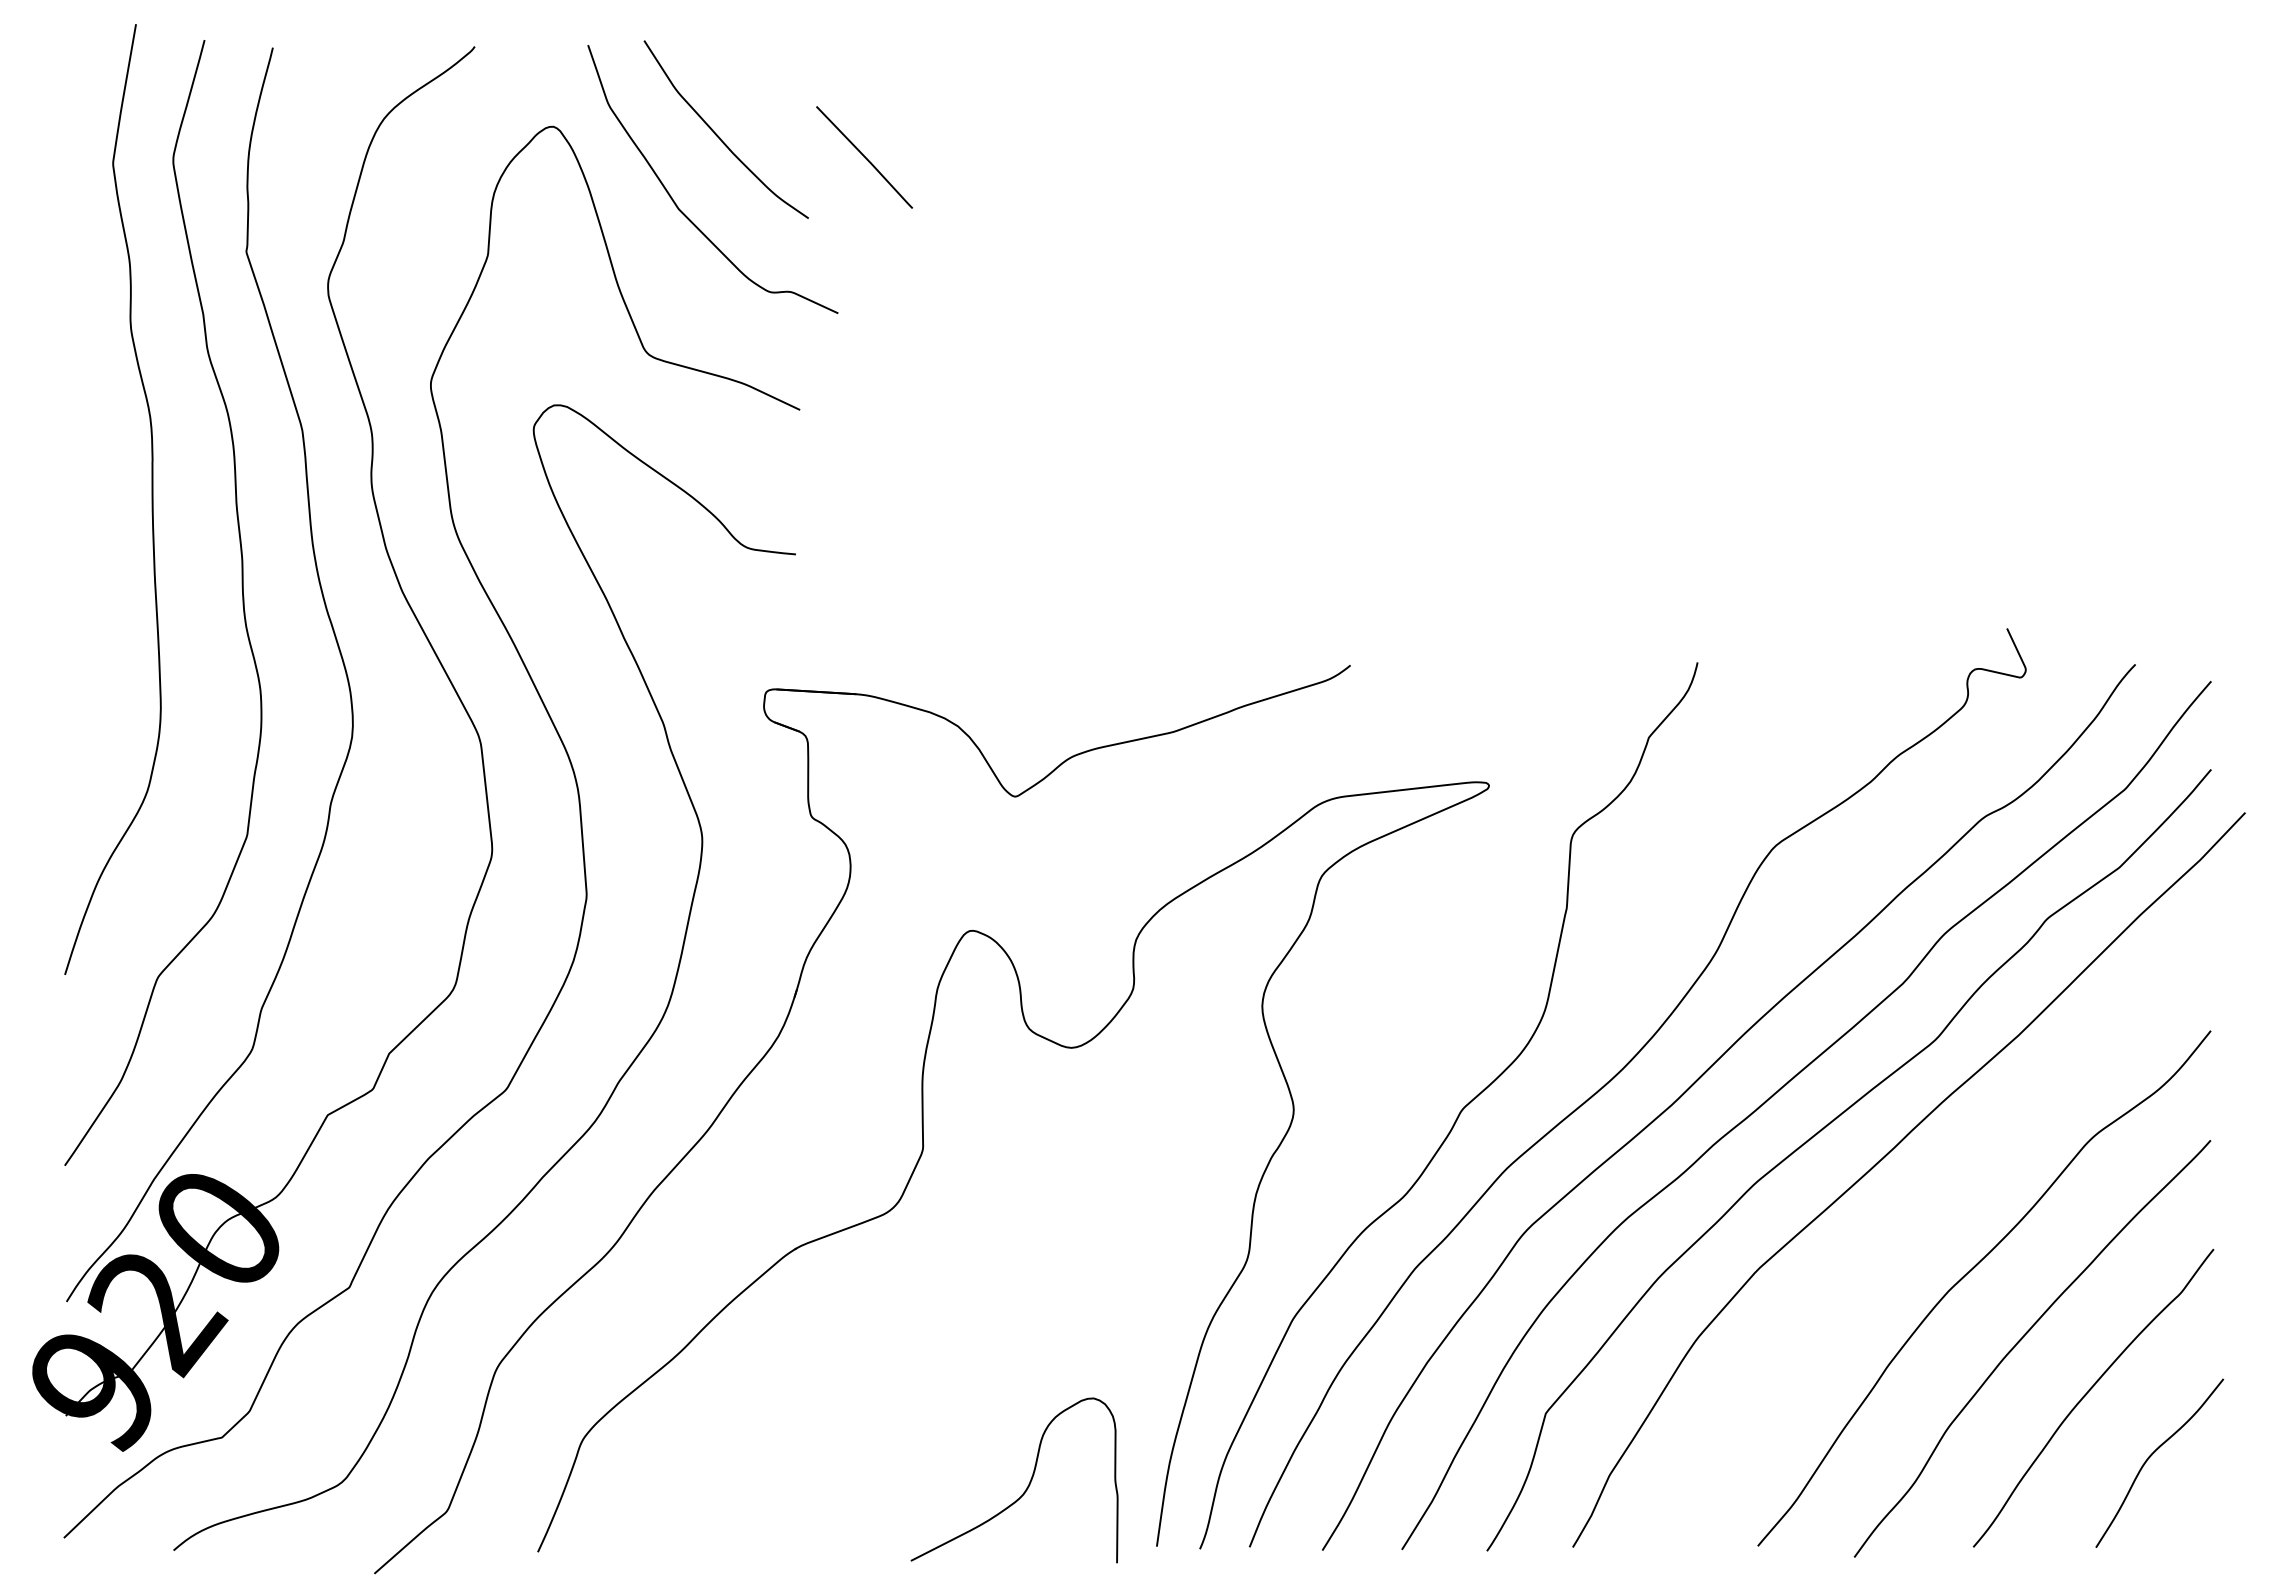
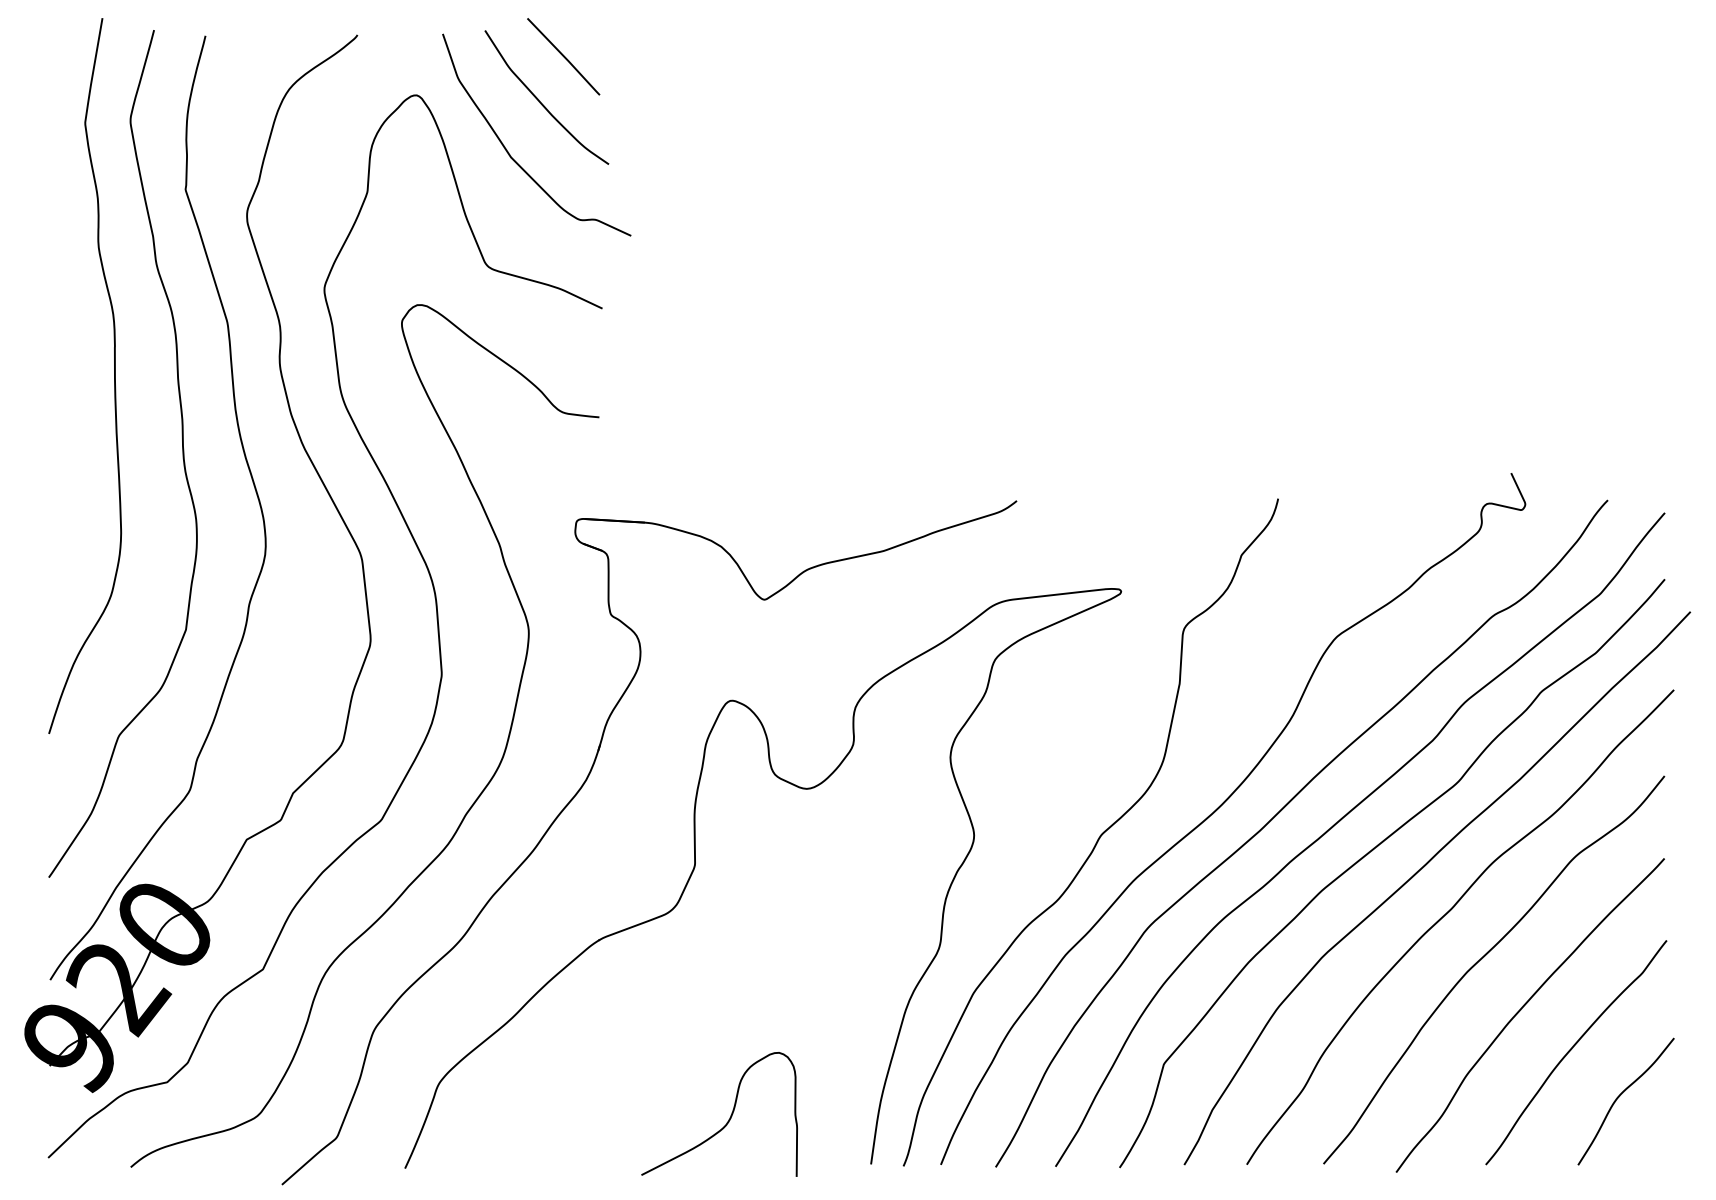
line: (864, 157) -> (563, 56), moved
curve: (1922, 1213) -> (1447, 913), added
curve: (1026, 1487) -> (728, 1119), moved

